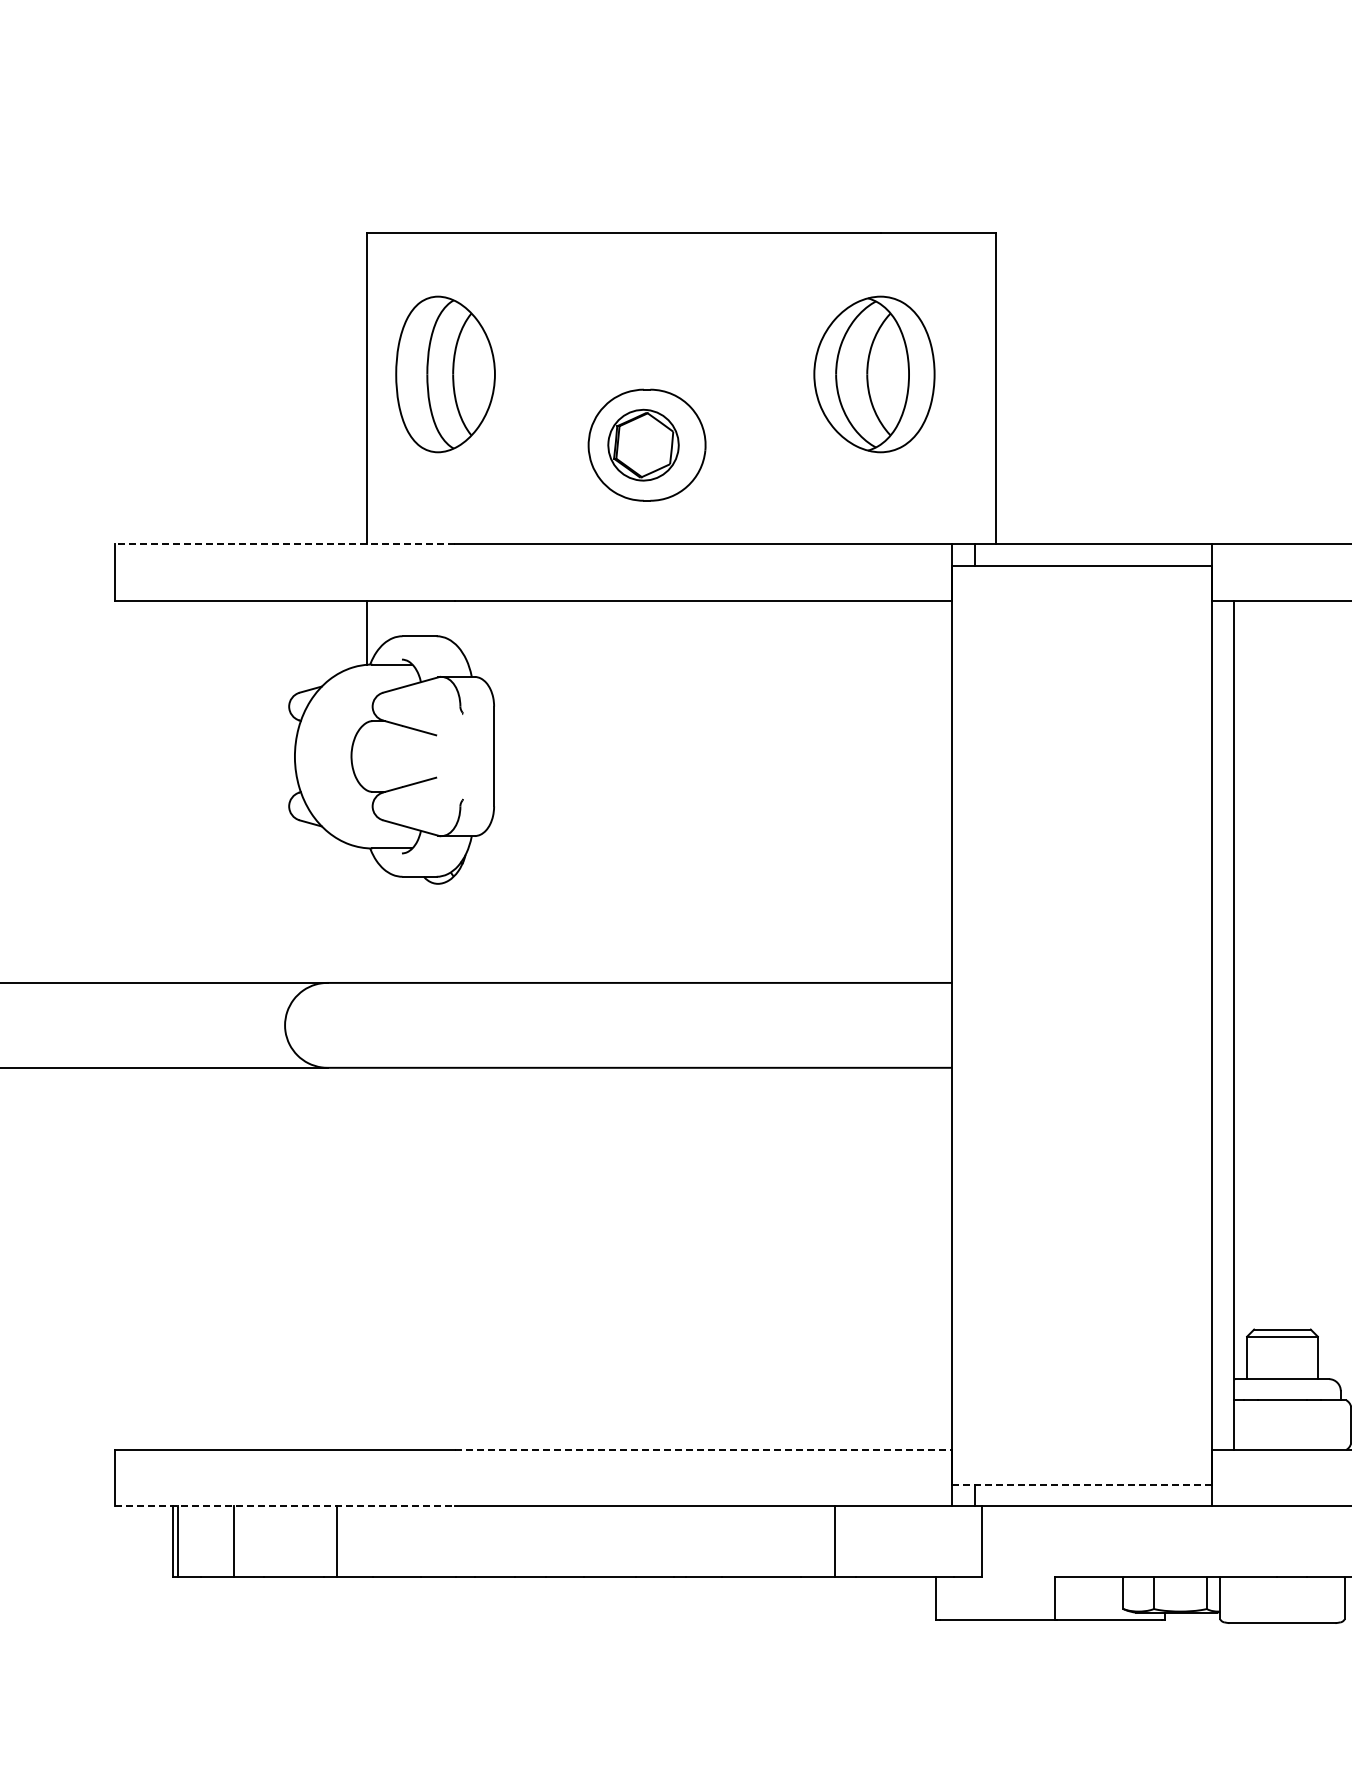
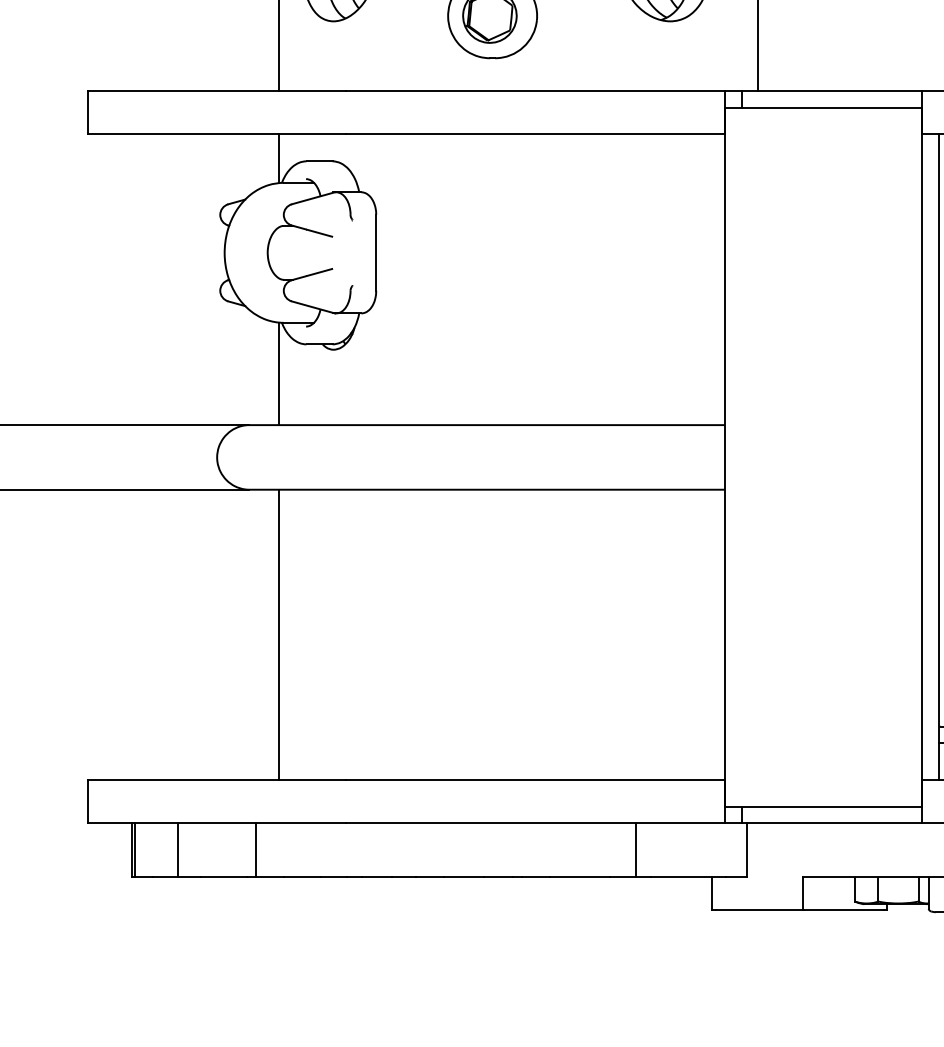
line: (284, 544) -> (216, 91), dashed -> solid
line: (366, 915) -> (279, 373), added
line: (366, 1258) -> (279, 634), added
line: (703, 1449) -> (535, 780), dashed -> solid
line: (1082, 1485) -> (823, 807), dashed -> solid
line: (284, 1506) -> (216, 823), dashed -> solid

